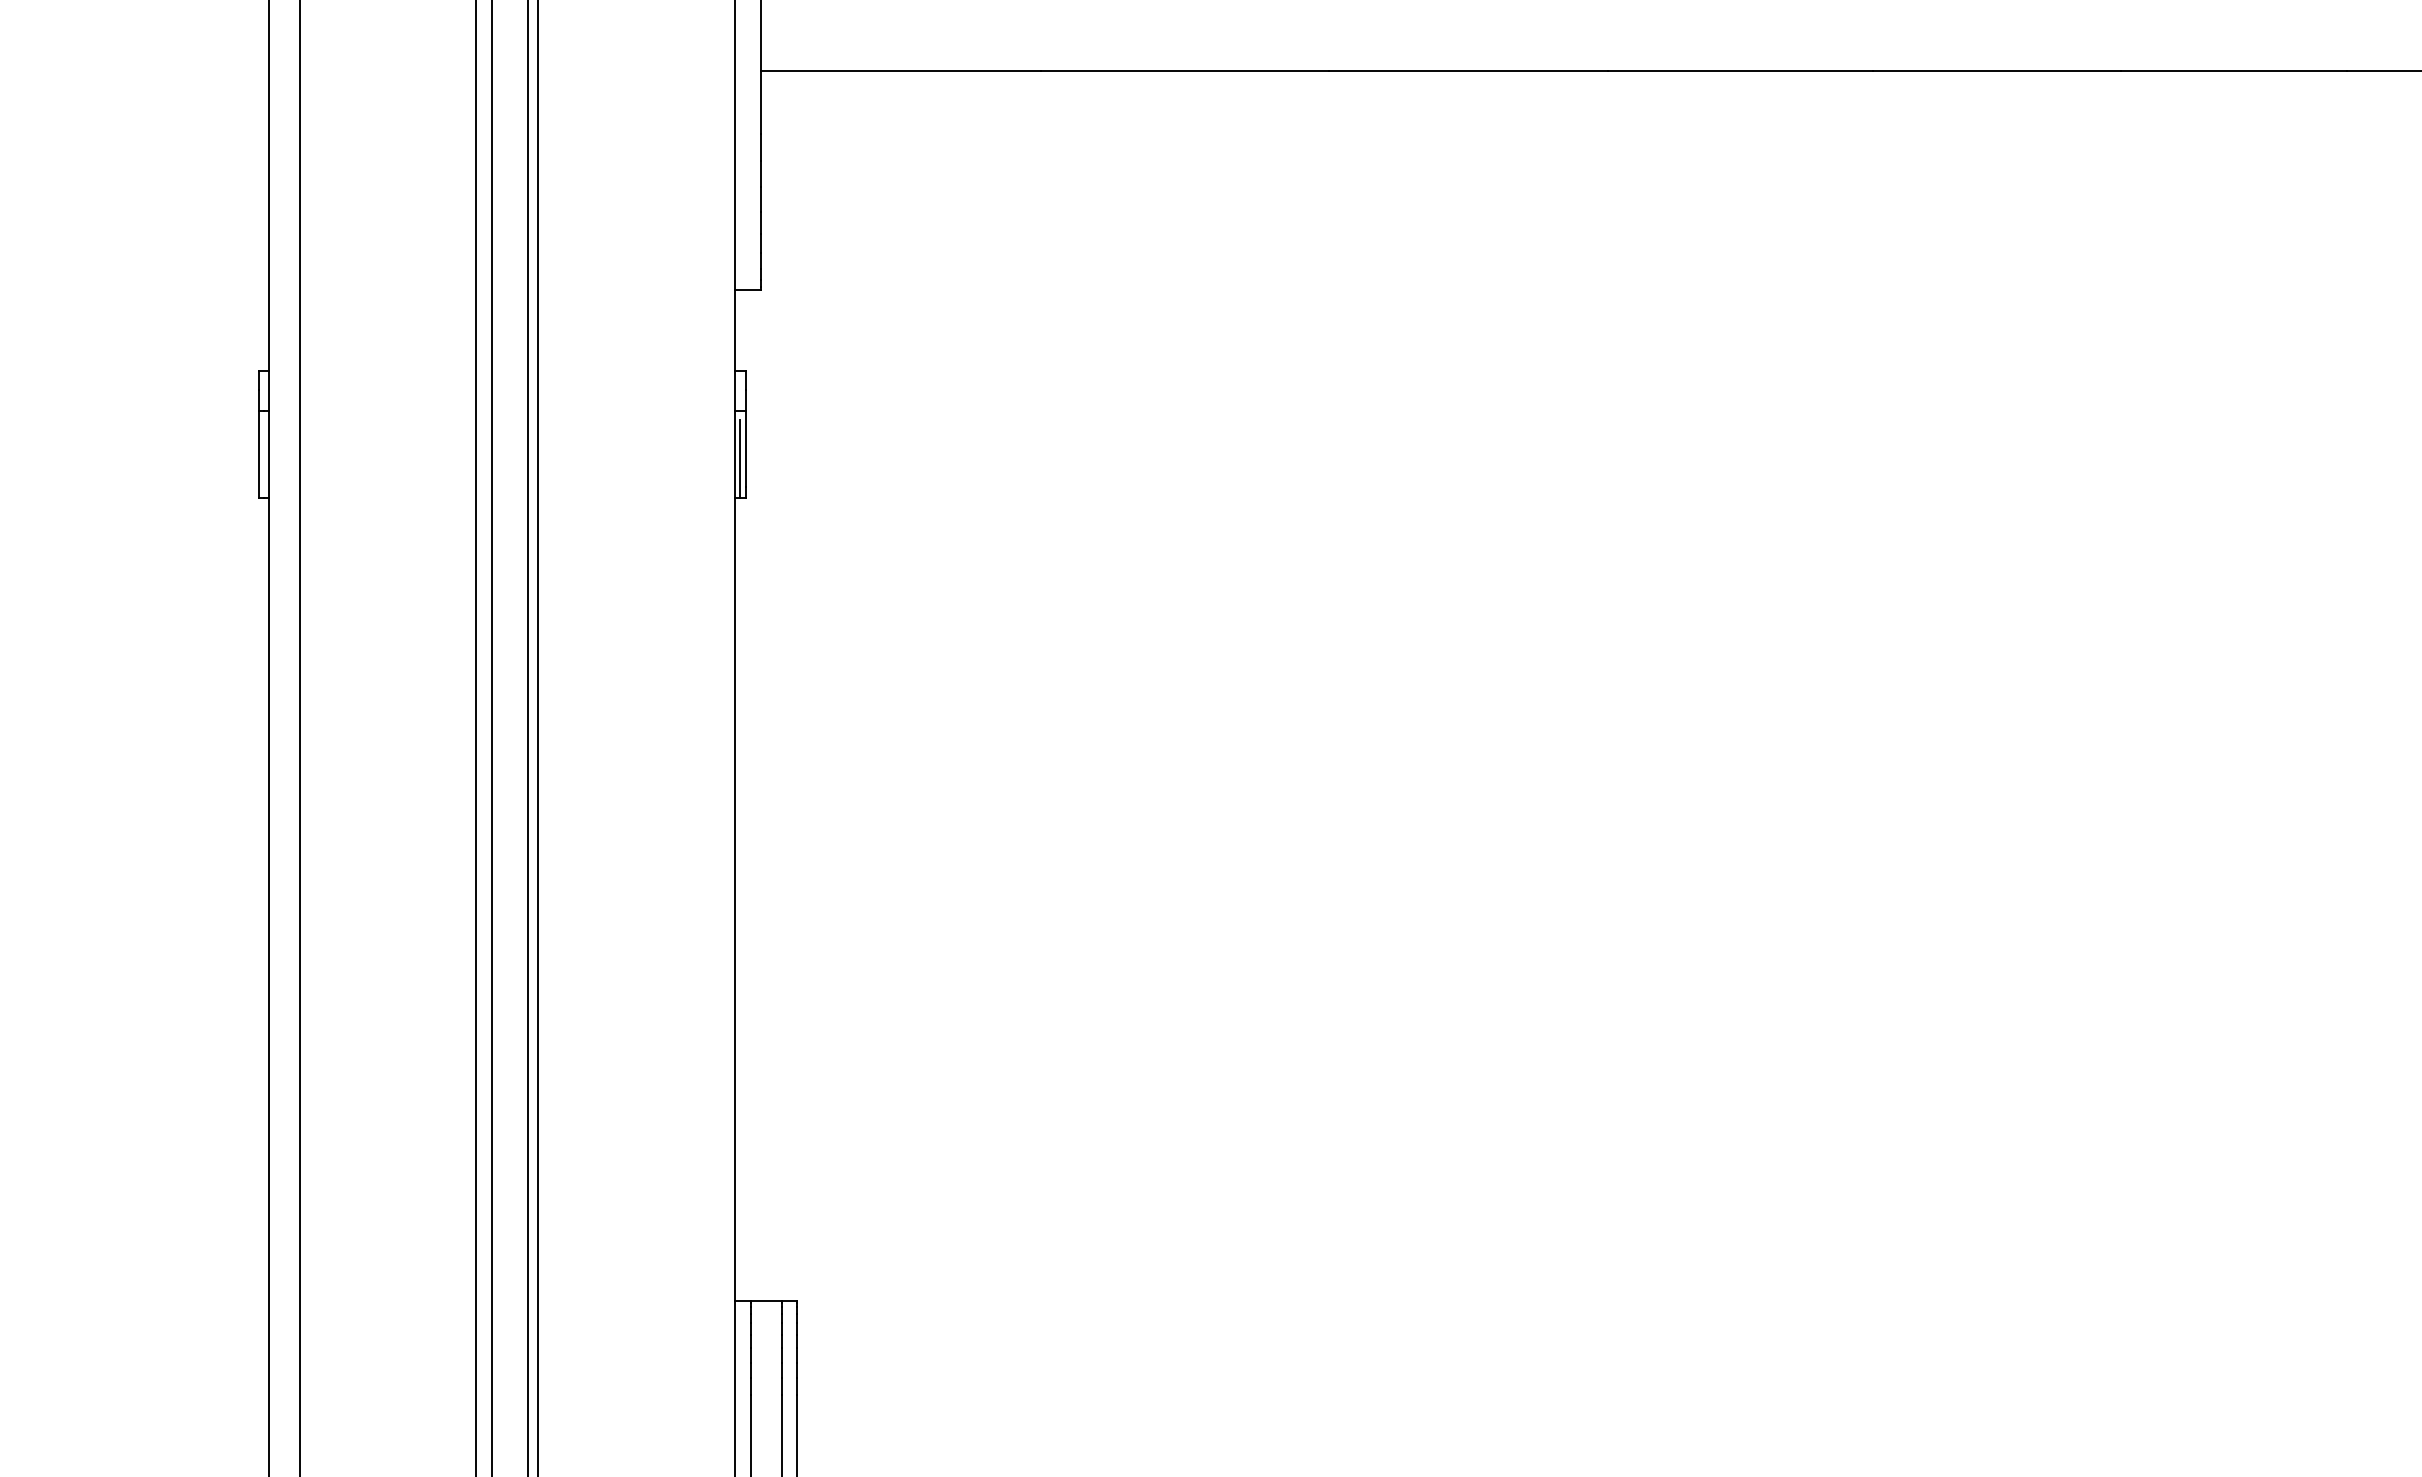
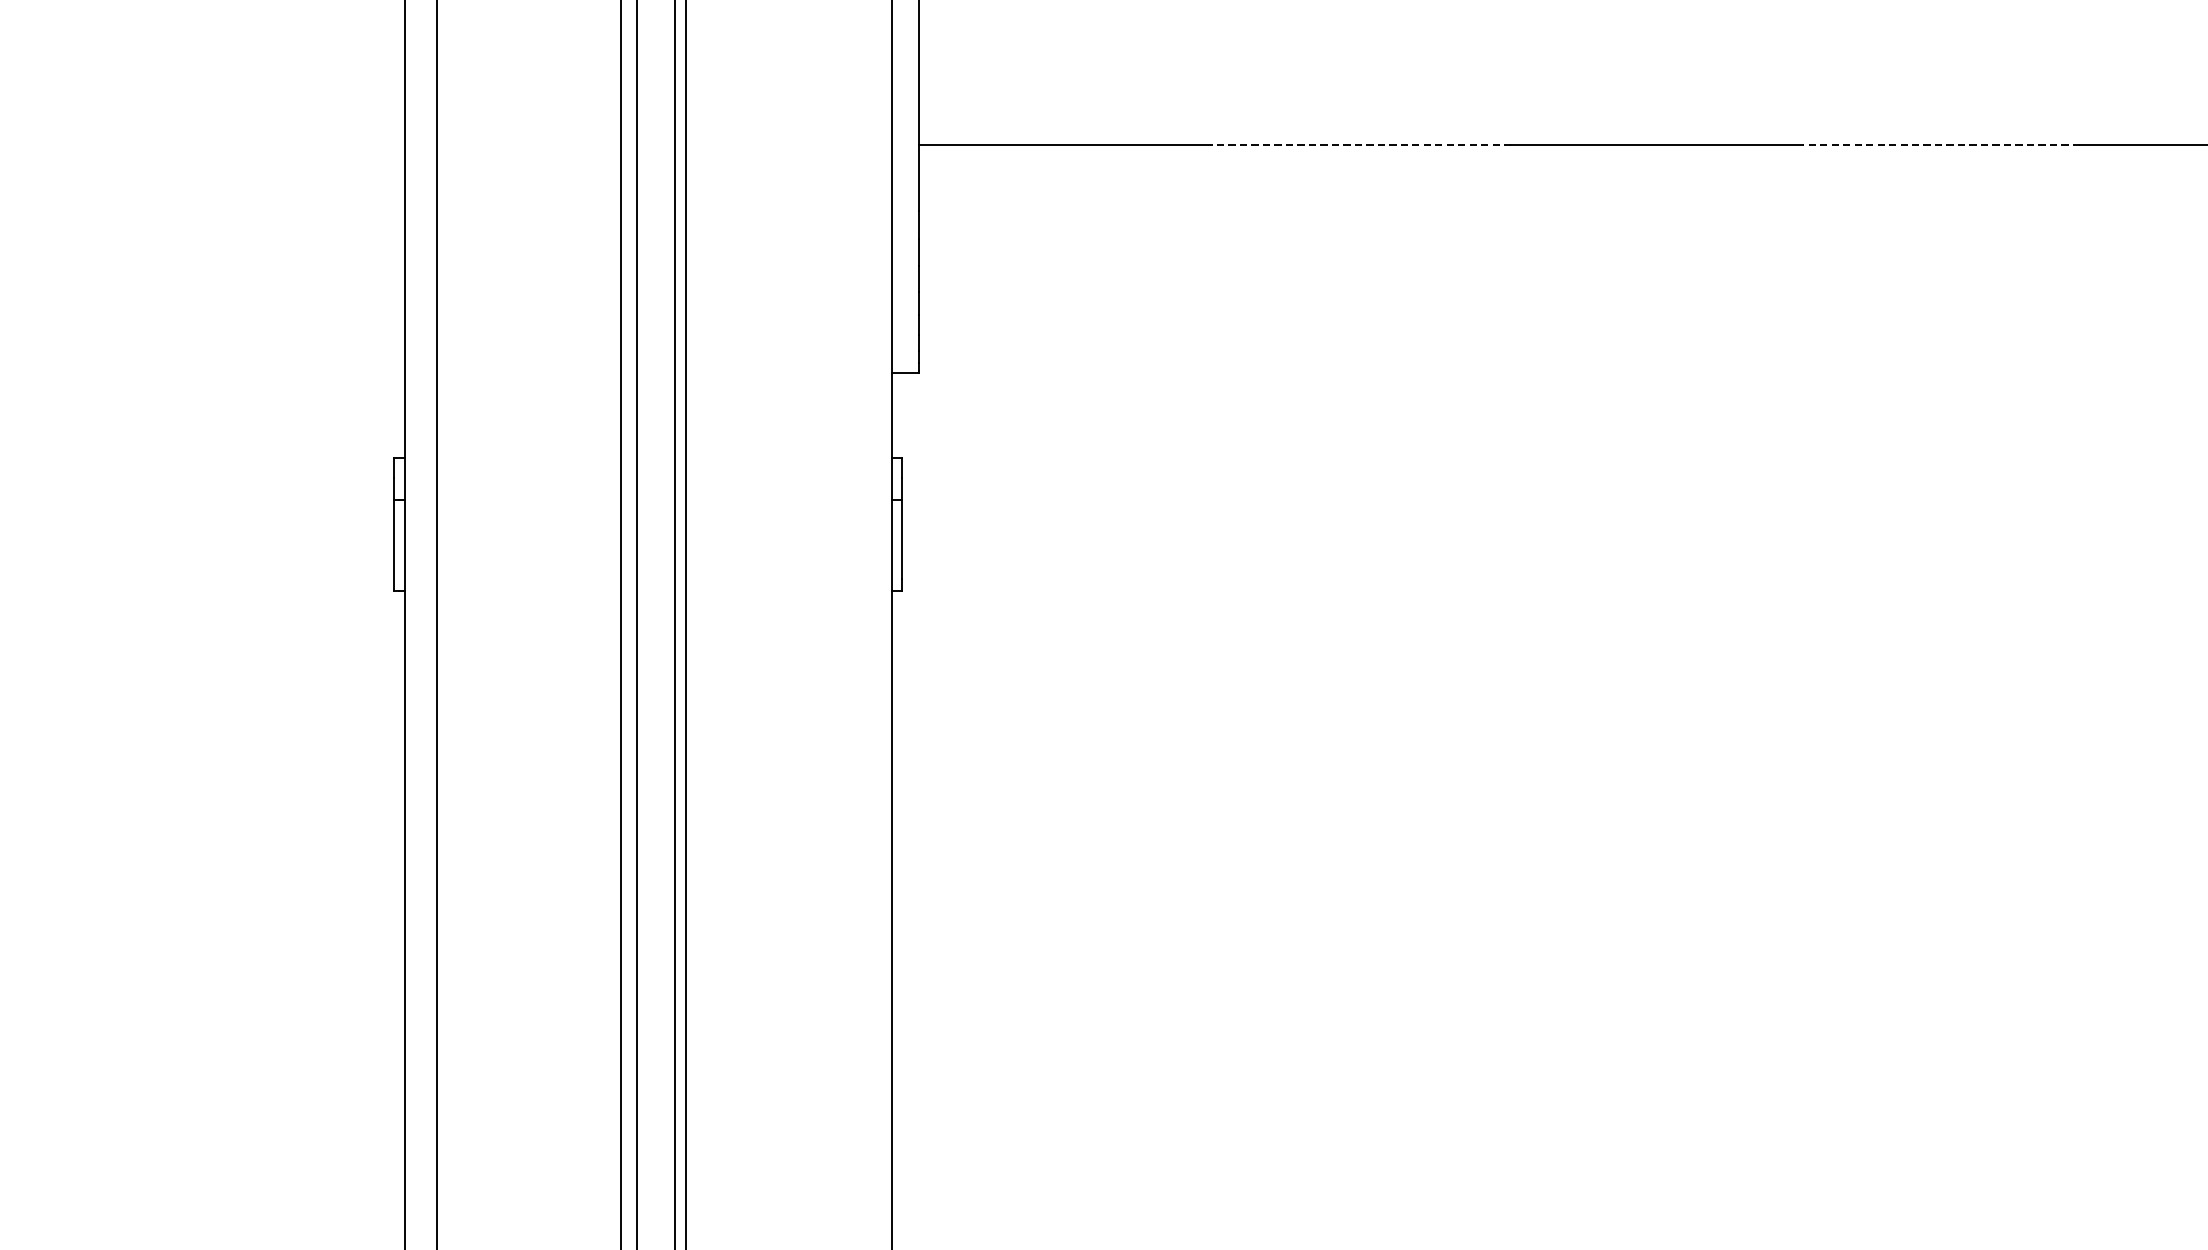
line: (1184, 70) -> (1360, 144), solid -> dashed
line: (1740, 70) -> (1941, 144), solid -> dashed
line: (740, 458) -> (896, 549), removed

